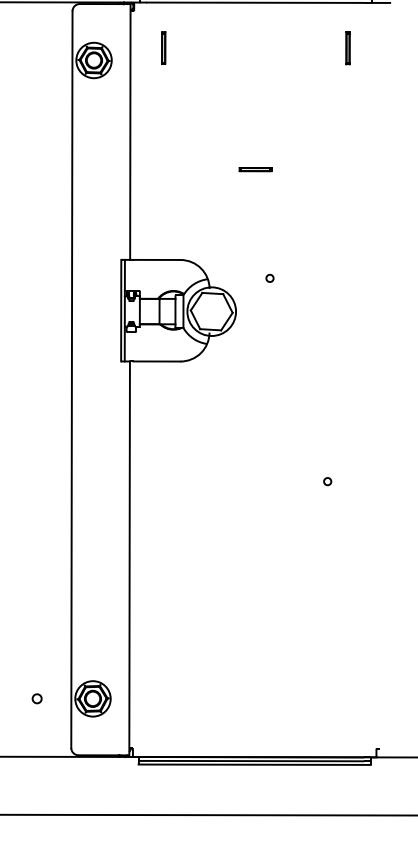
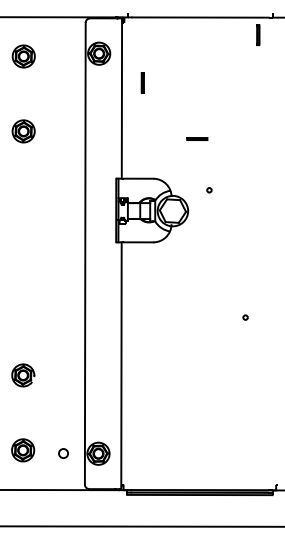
line: (163, 47) -> (142, 82), moved
line: (348, 48) -> (258, 35), moved
line: (255, 168) -> (197, 138), moved
circle: (37, 698) -> (63, 453), size x1.6

